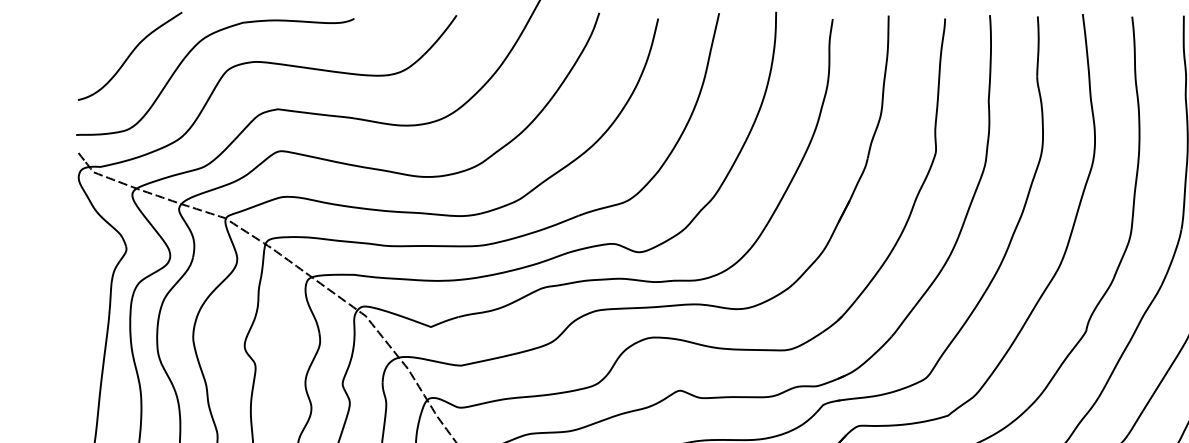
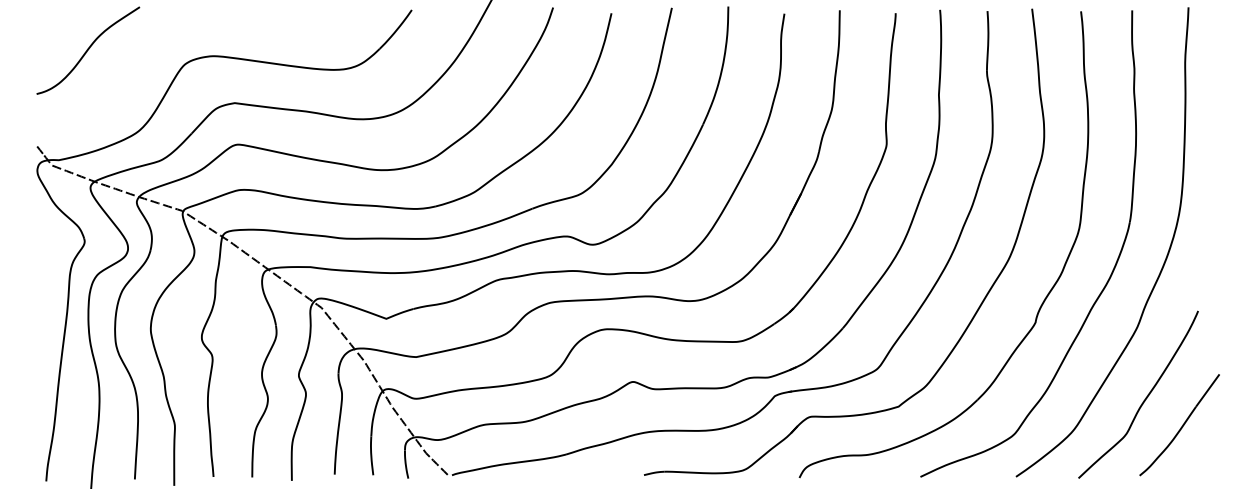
curve: (187, 56) -> (145, 50), removed

